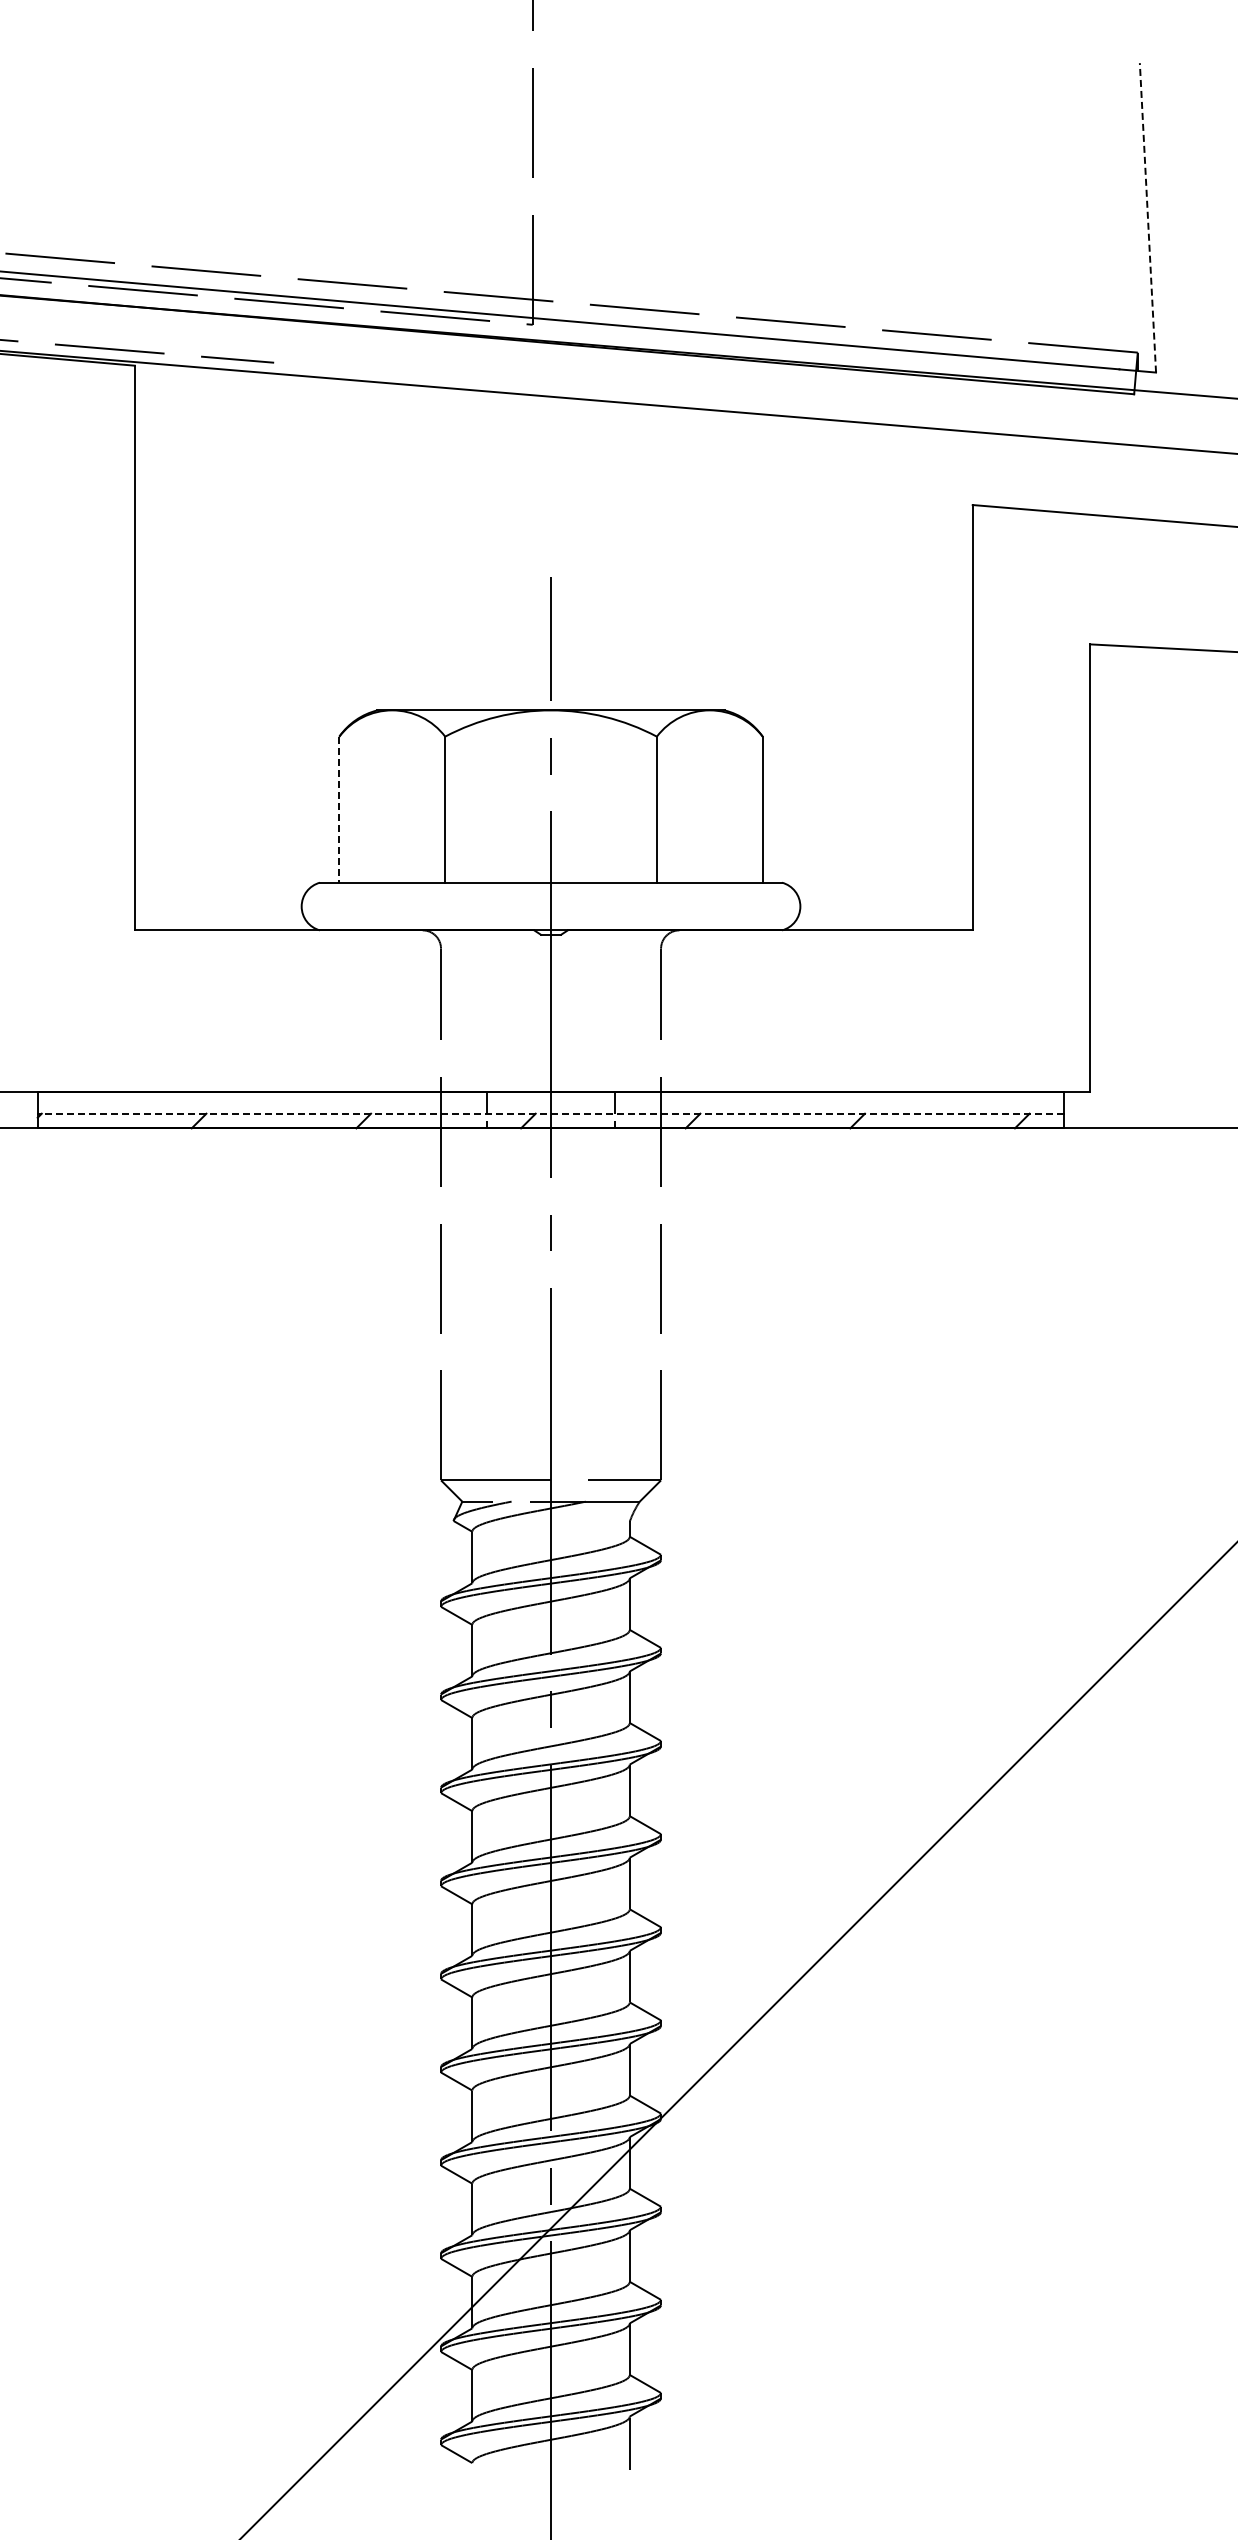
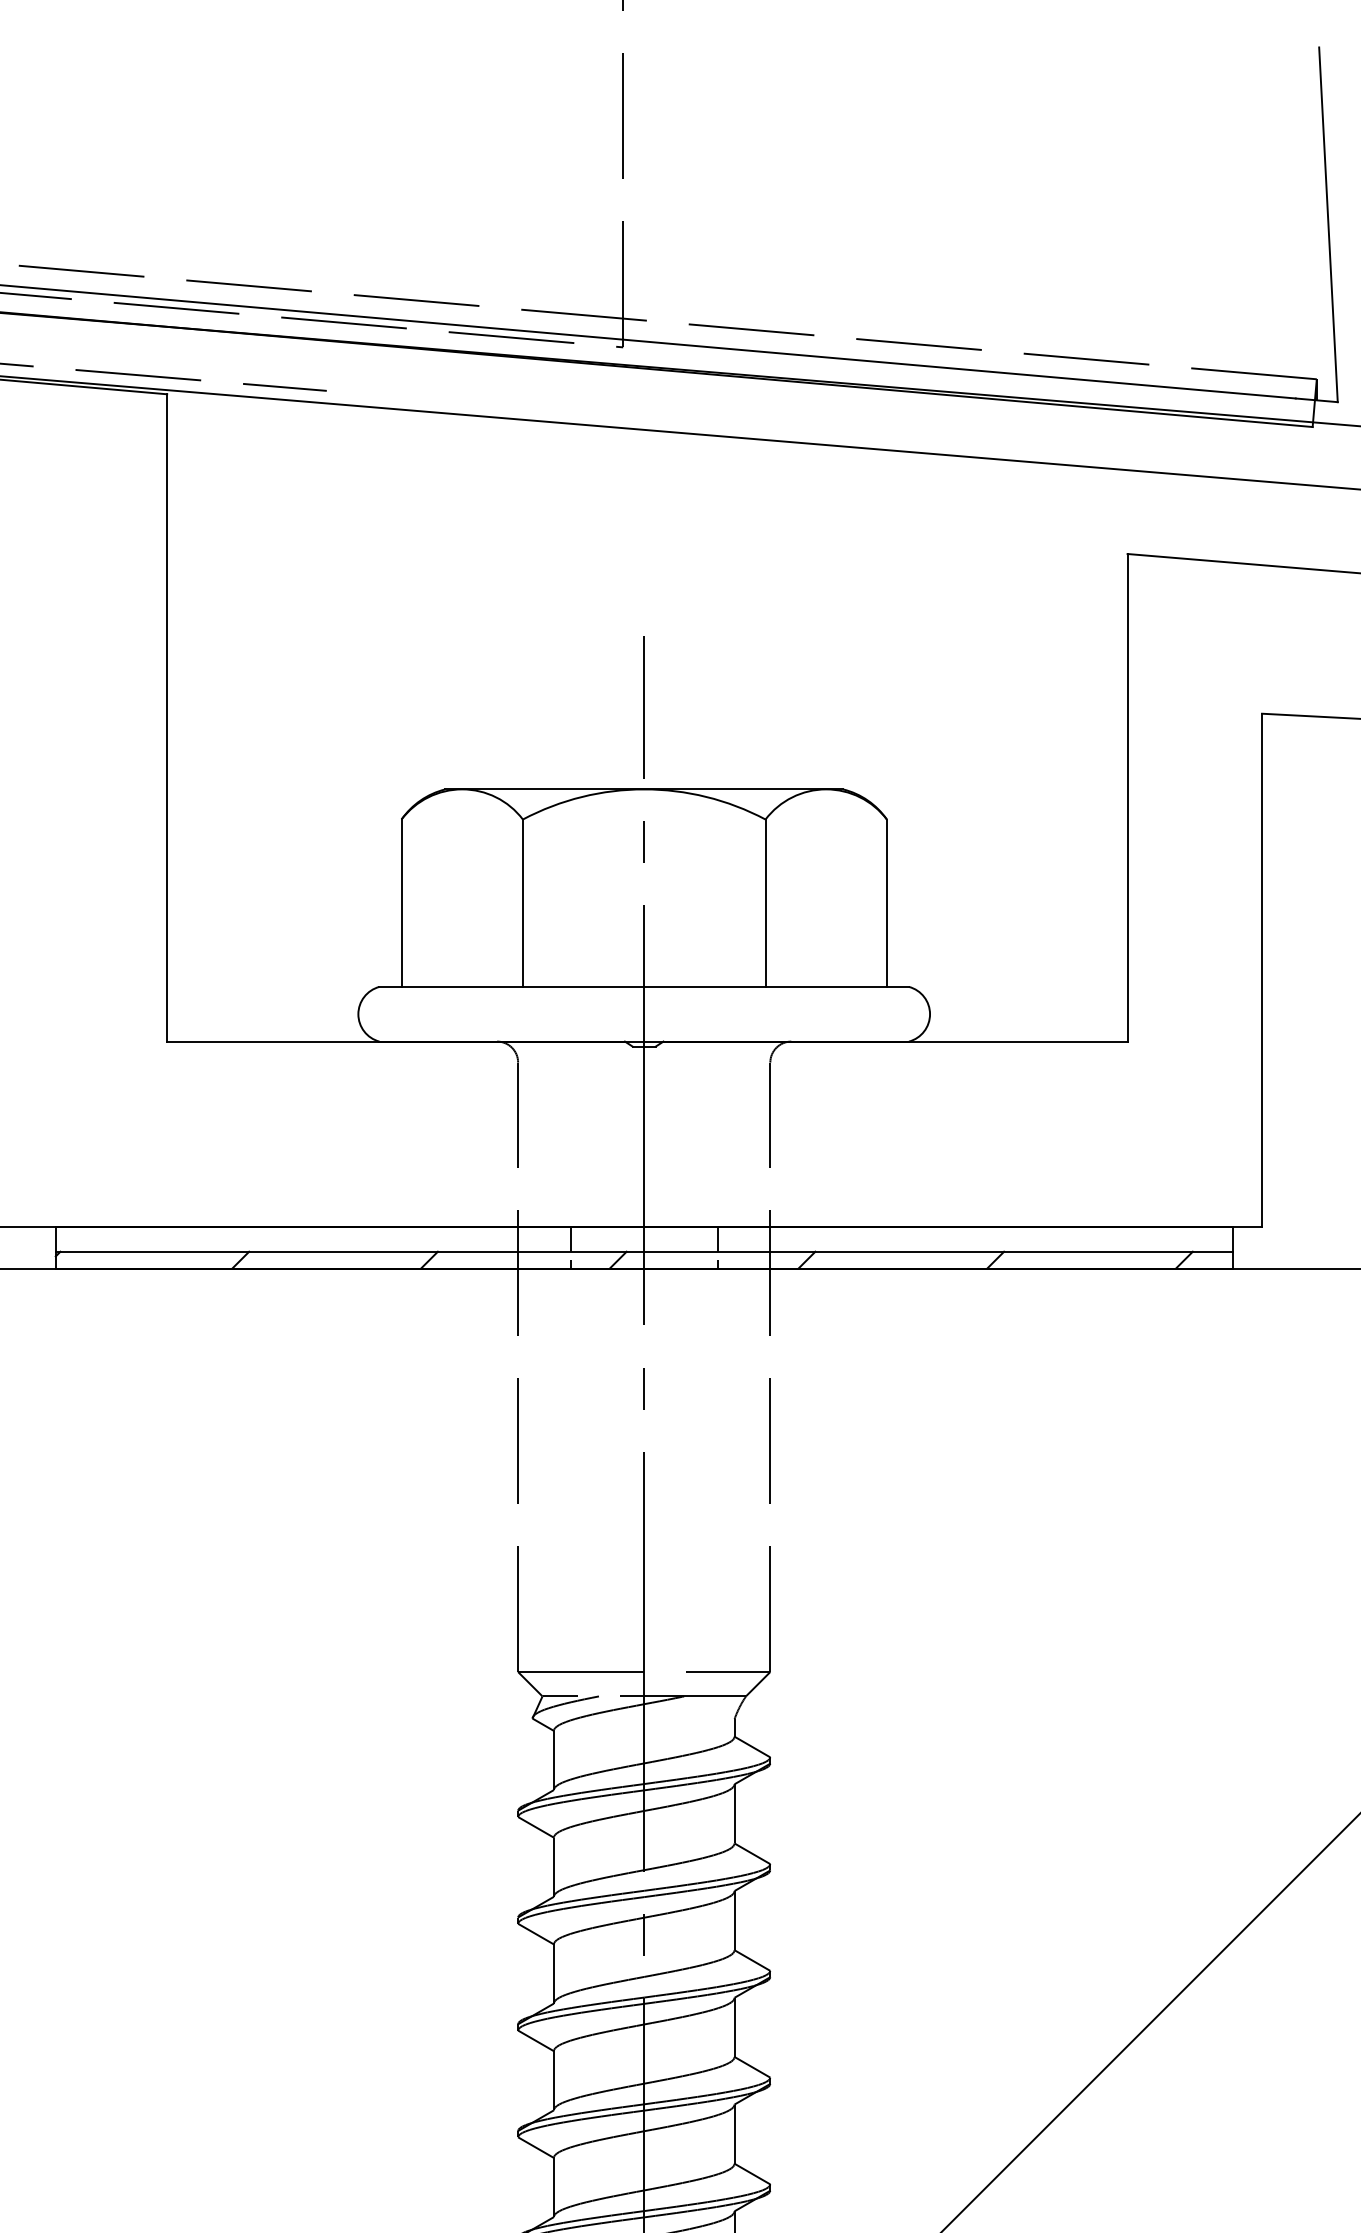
line: (1147, 217) -> (1327, 224), dashed -> solid
line: (339, 810) -> (401, 904), dashed -> solid
line: (550, 1113) -> (643, 1251), dashed -> solid

